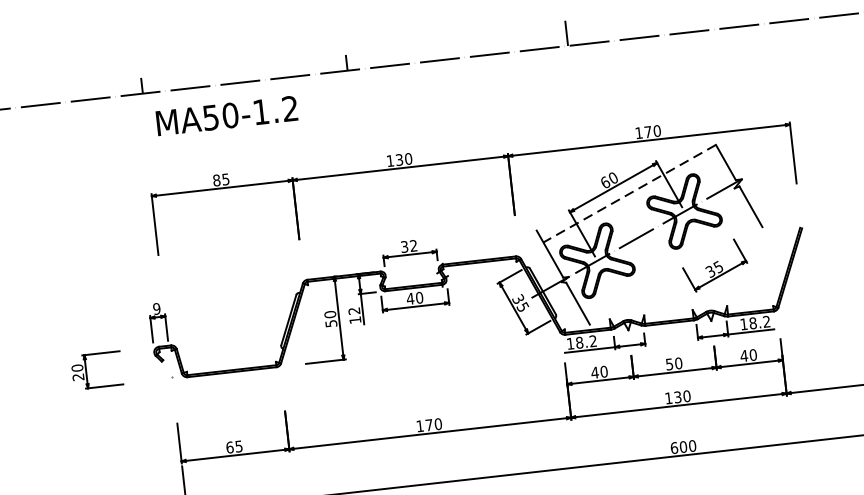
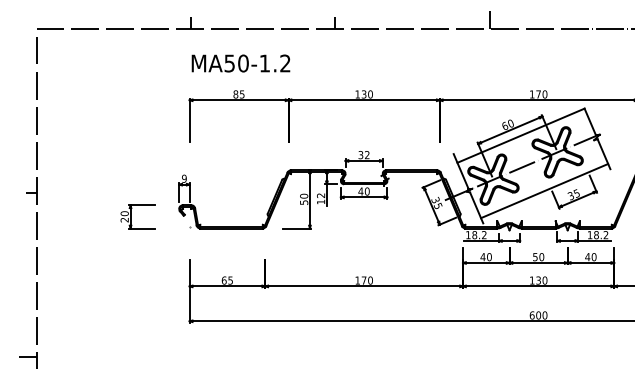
text: (226, 115) -> (240, 63), moved
line: (628, 193) -> (520, 135), dashed -> solid
line: (671, 268) -> (544, 190), added

